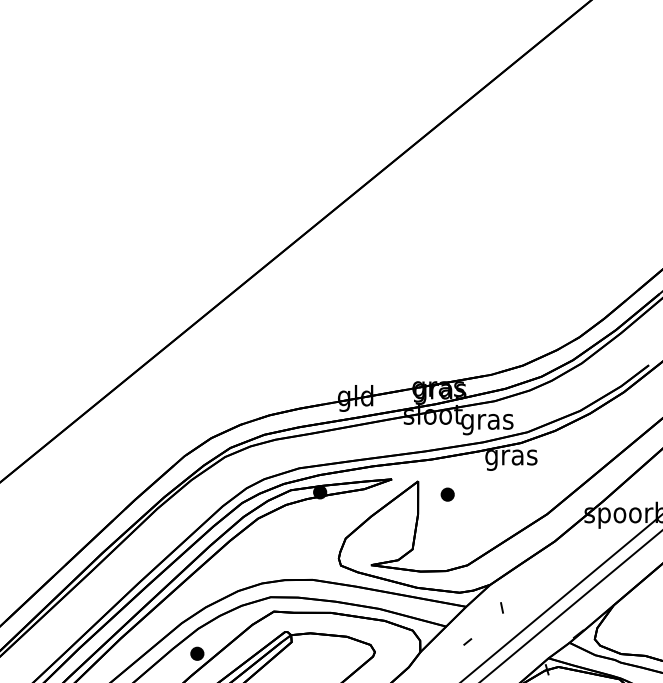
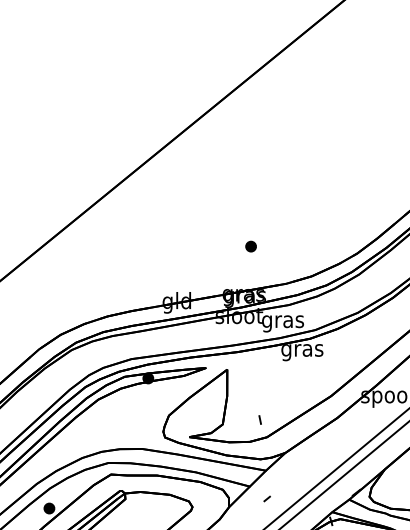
part: (447, 494) -> (250, 246), moved
line: (501, 607) -> (259, 419), moved

